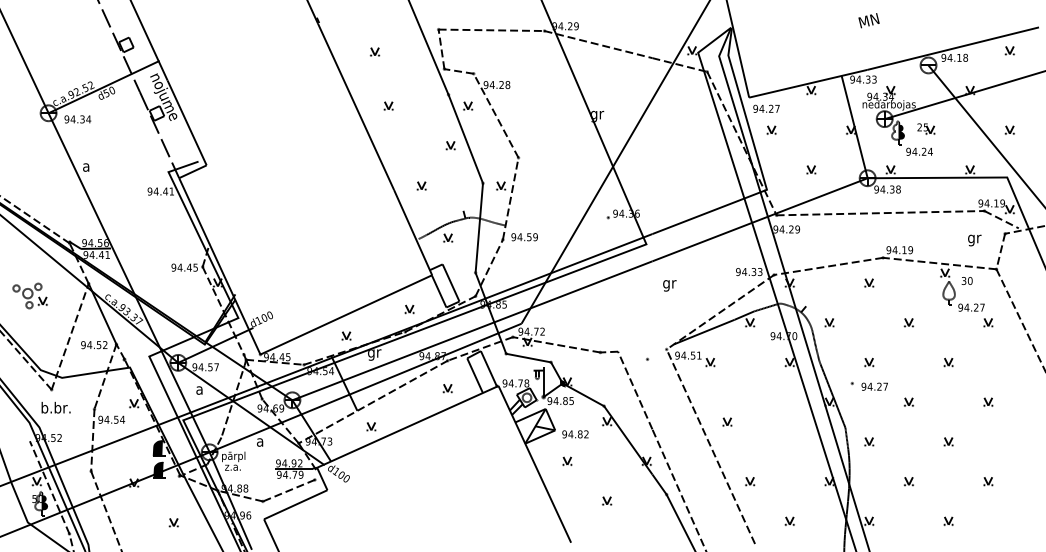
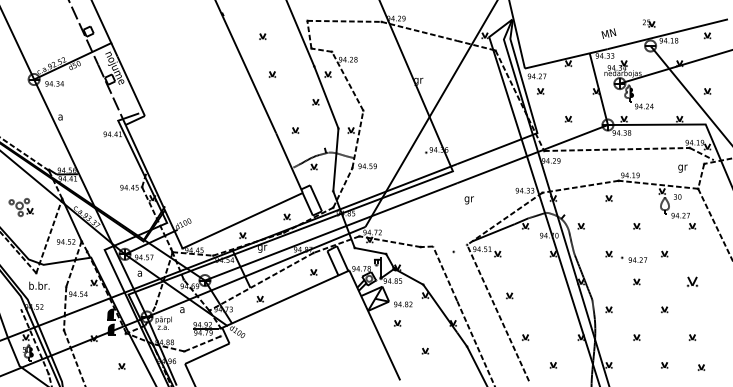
text: (868, 20) -> (608, 33), moved
part: (926, 128) -> (649, 23), moved
part: (869, 385) -> (634, 259), moved
part: (988, 401) -> (692, 281), size x1.6
part: (1001, 524) -> (701, 367), added

